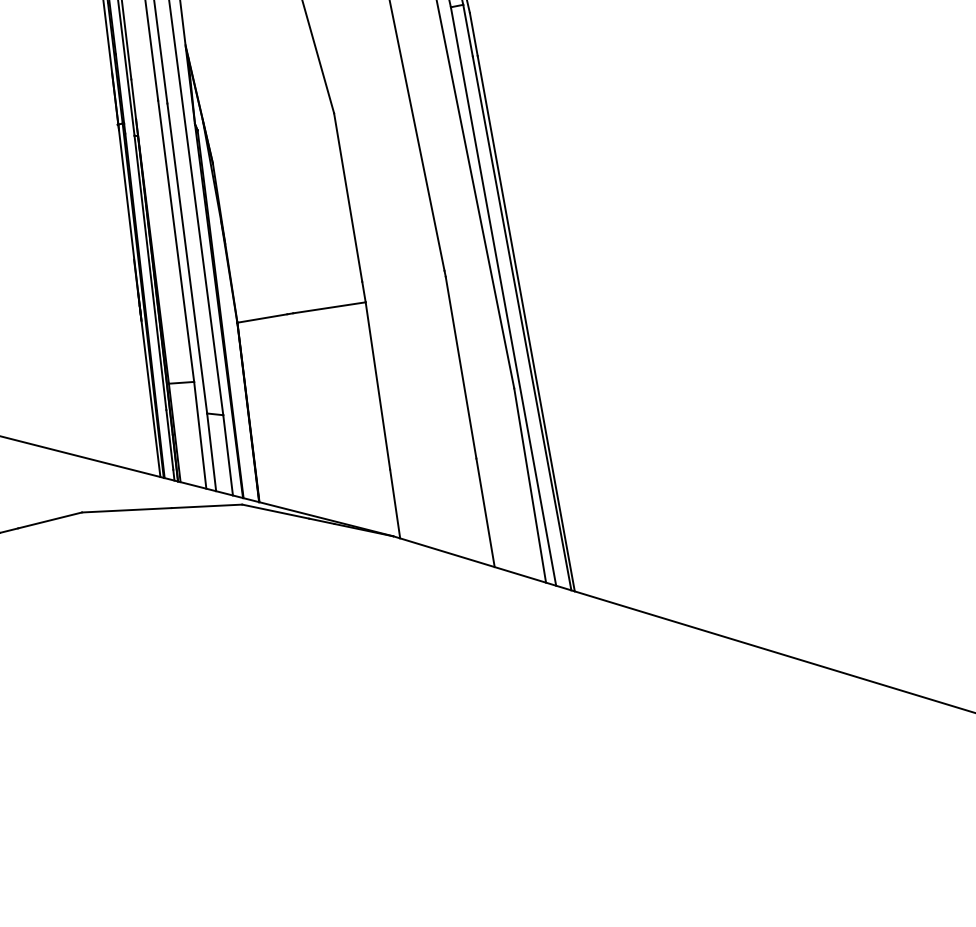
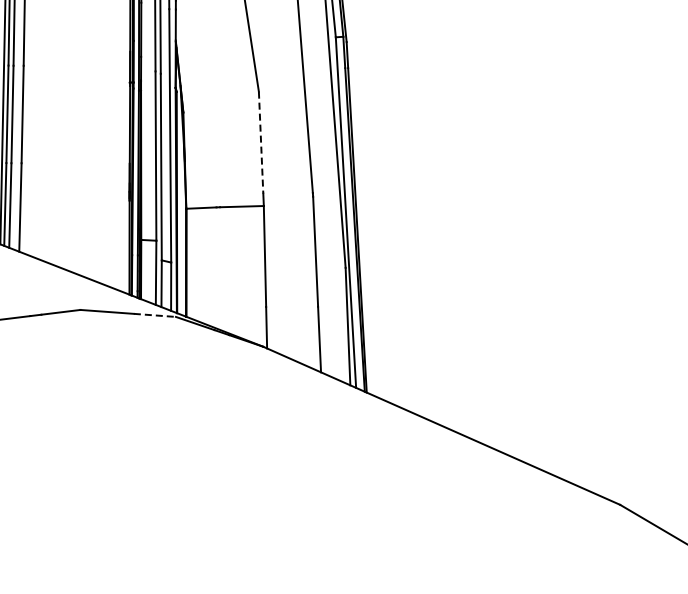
line: (349, 198) -> (261, 143), solid -> dashed
line: (207, 506) -> (155, 315), solid -> dashed

